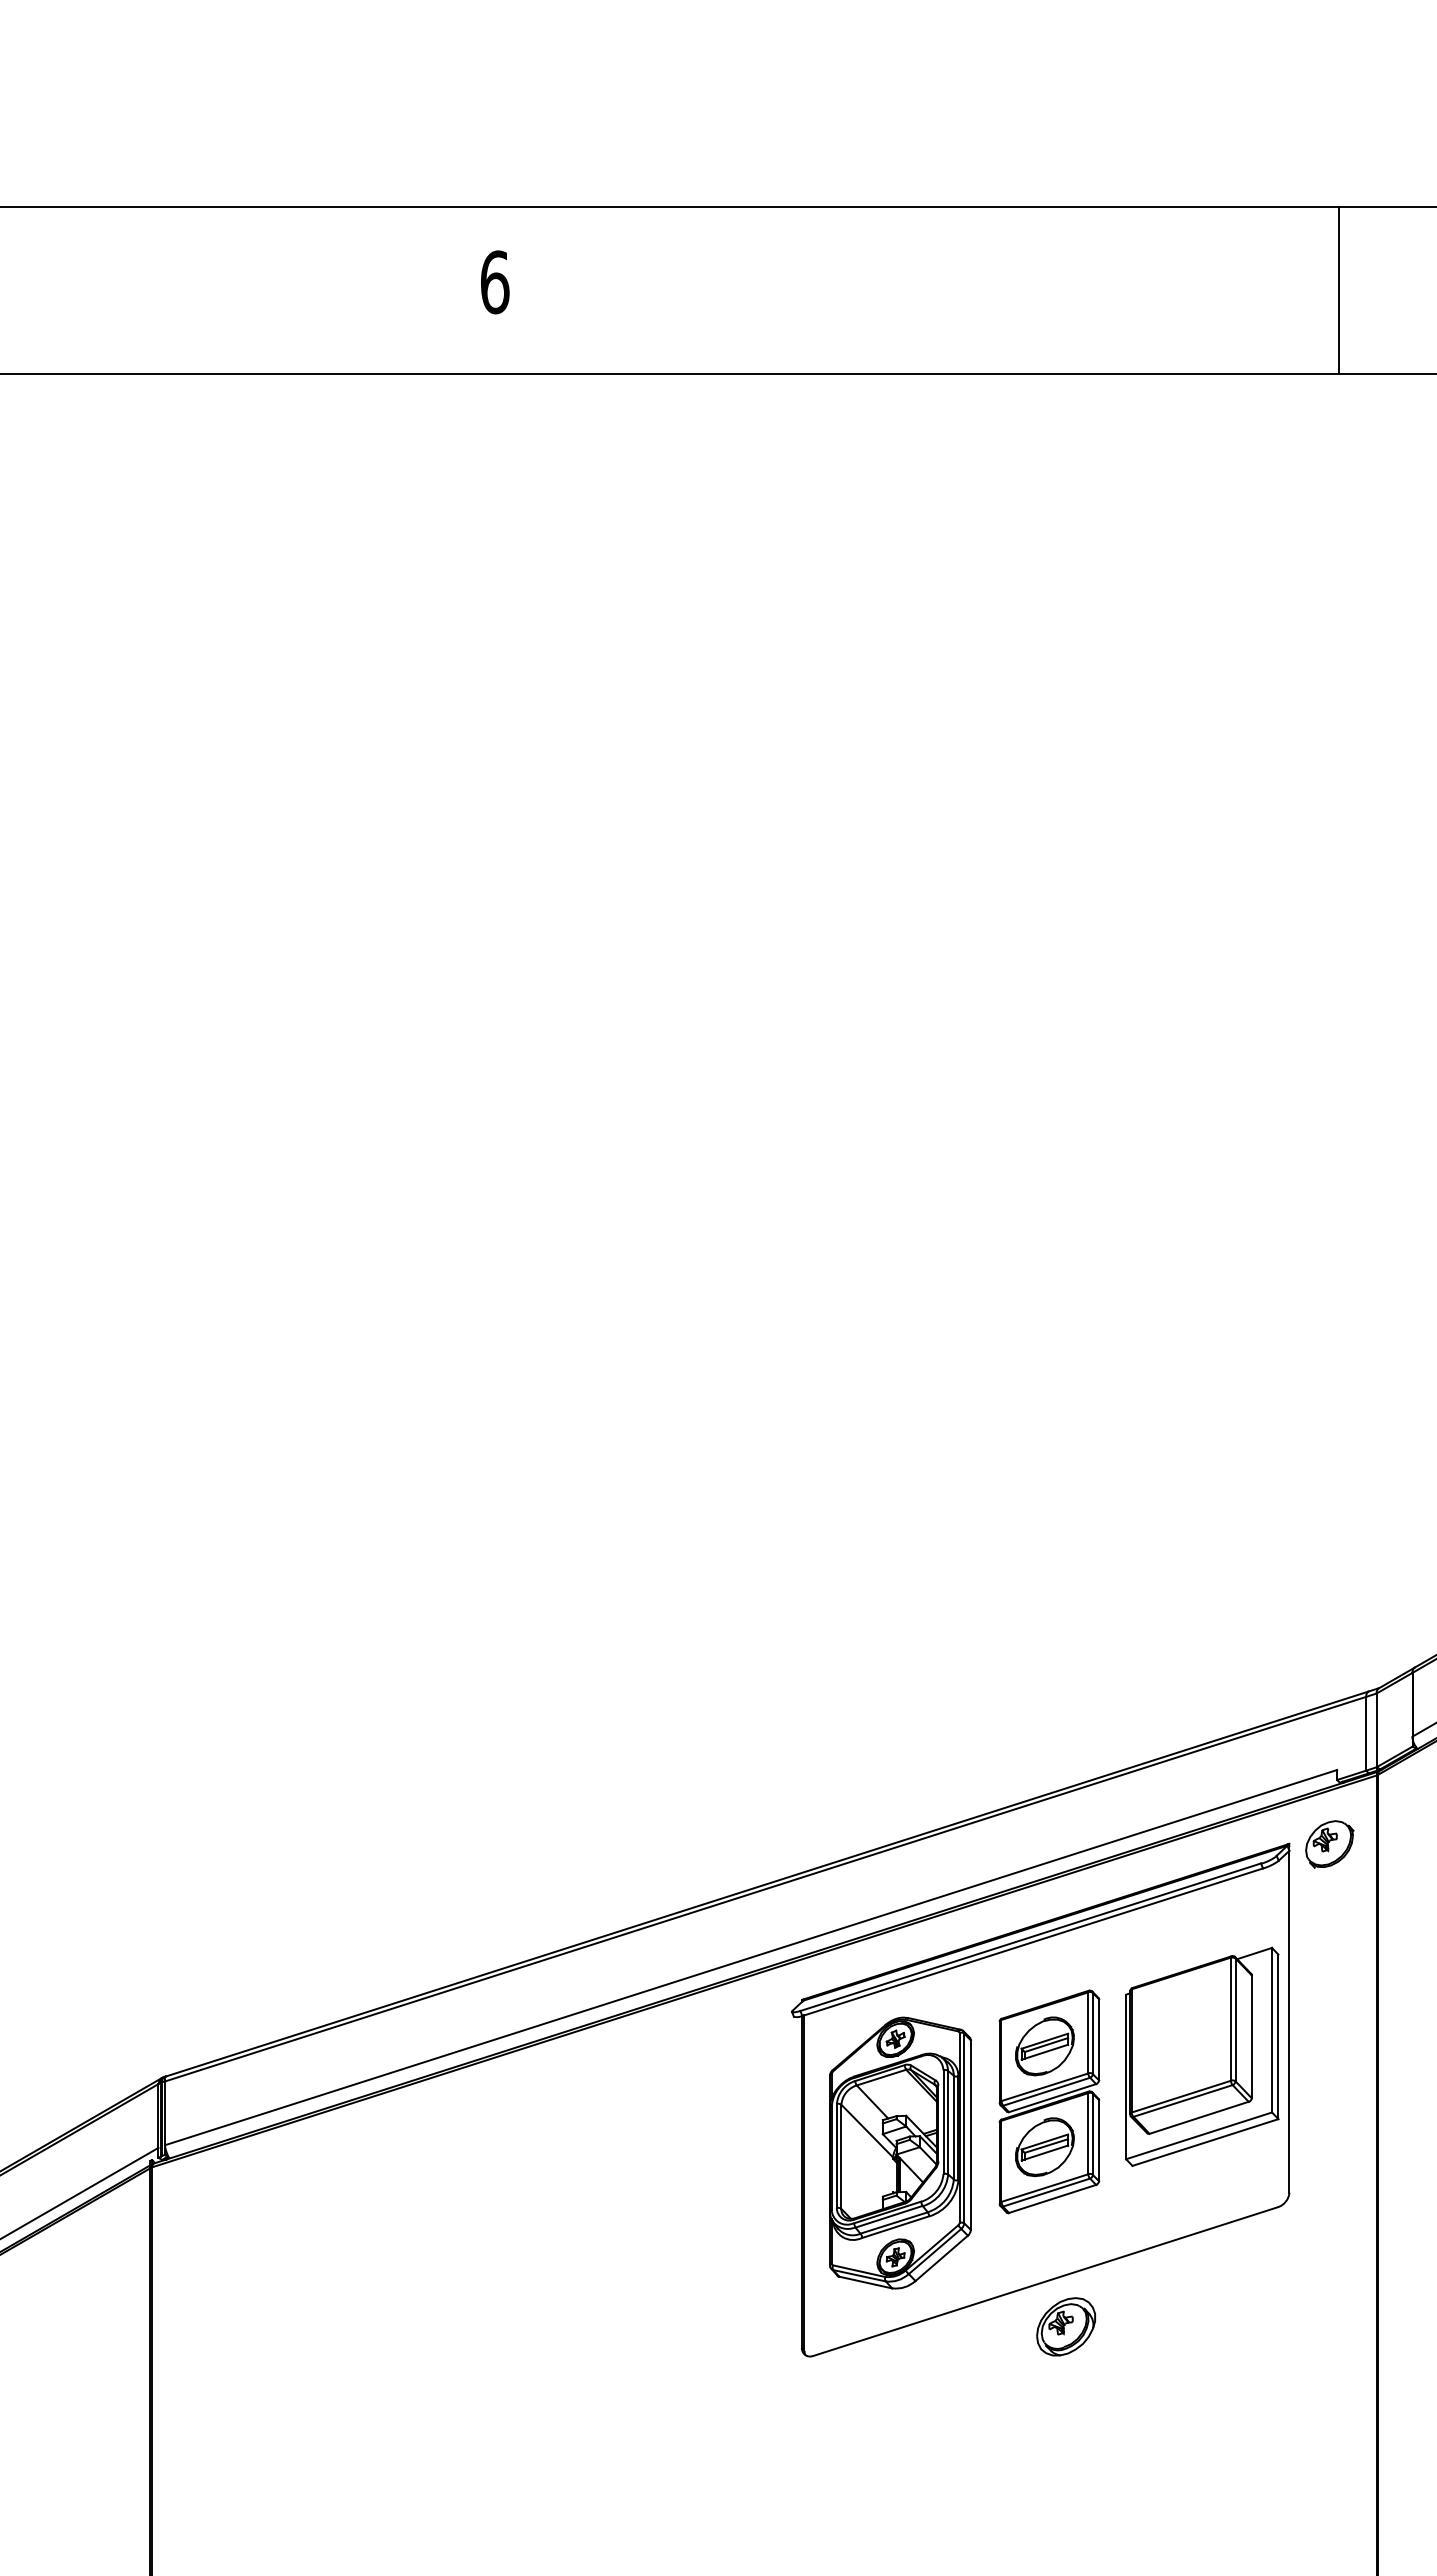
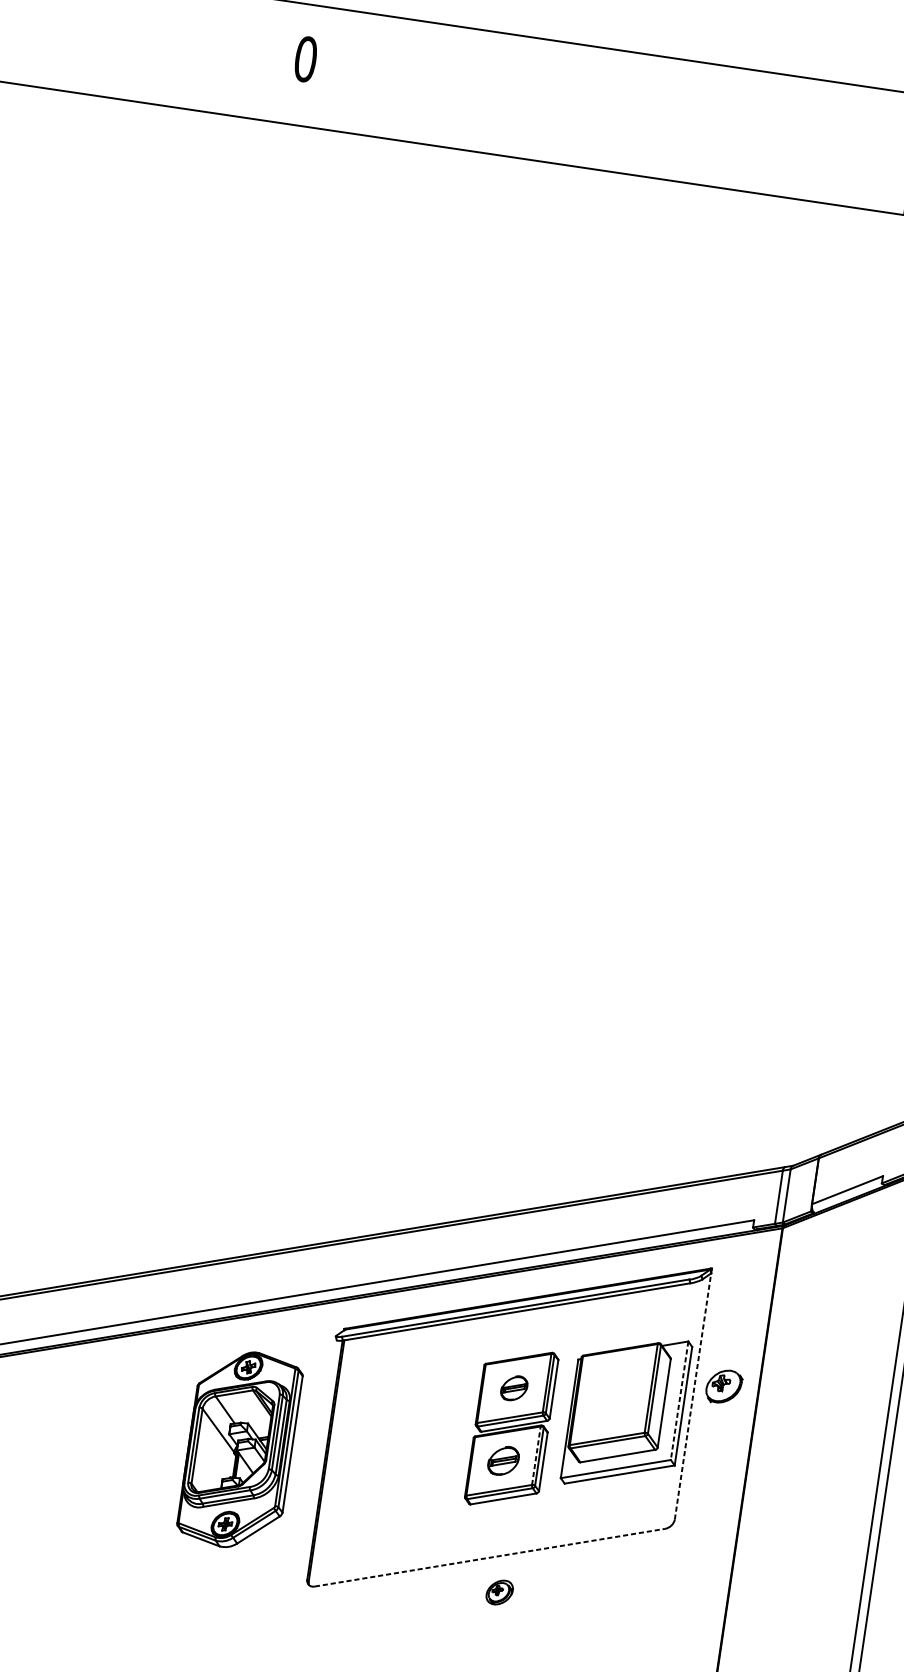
text: (494, 282) -> (305, 59), 6 -> 0
part: (1329, 1844) -> (723, 1386), moved
line: (1289, 2017) -> (693, 1393), solid -> dashed
line: (1272, 2030) -> (679, 1401), solid -> dashed
part: (1044, 2046) -> (514, 1388), size x0.6
line: (1088, 2133) -> (536, 1455), solid -> dashed
part: (1044, 2147) -> (503, 1461), size x0.7
part: (900, 2152) -> (240, 1449), moved
line: (1045, 2281) -> (489, 1557), solid -> dashed
part: (1065, 2326) -> (499, 1592), size x0.6

